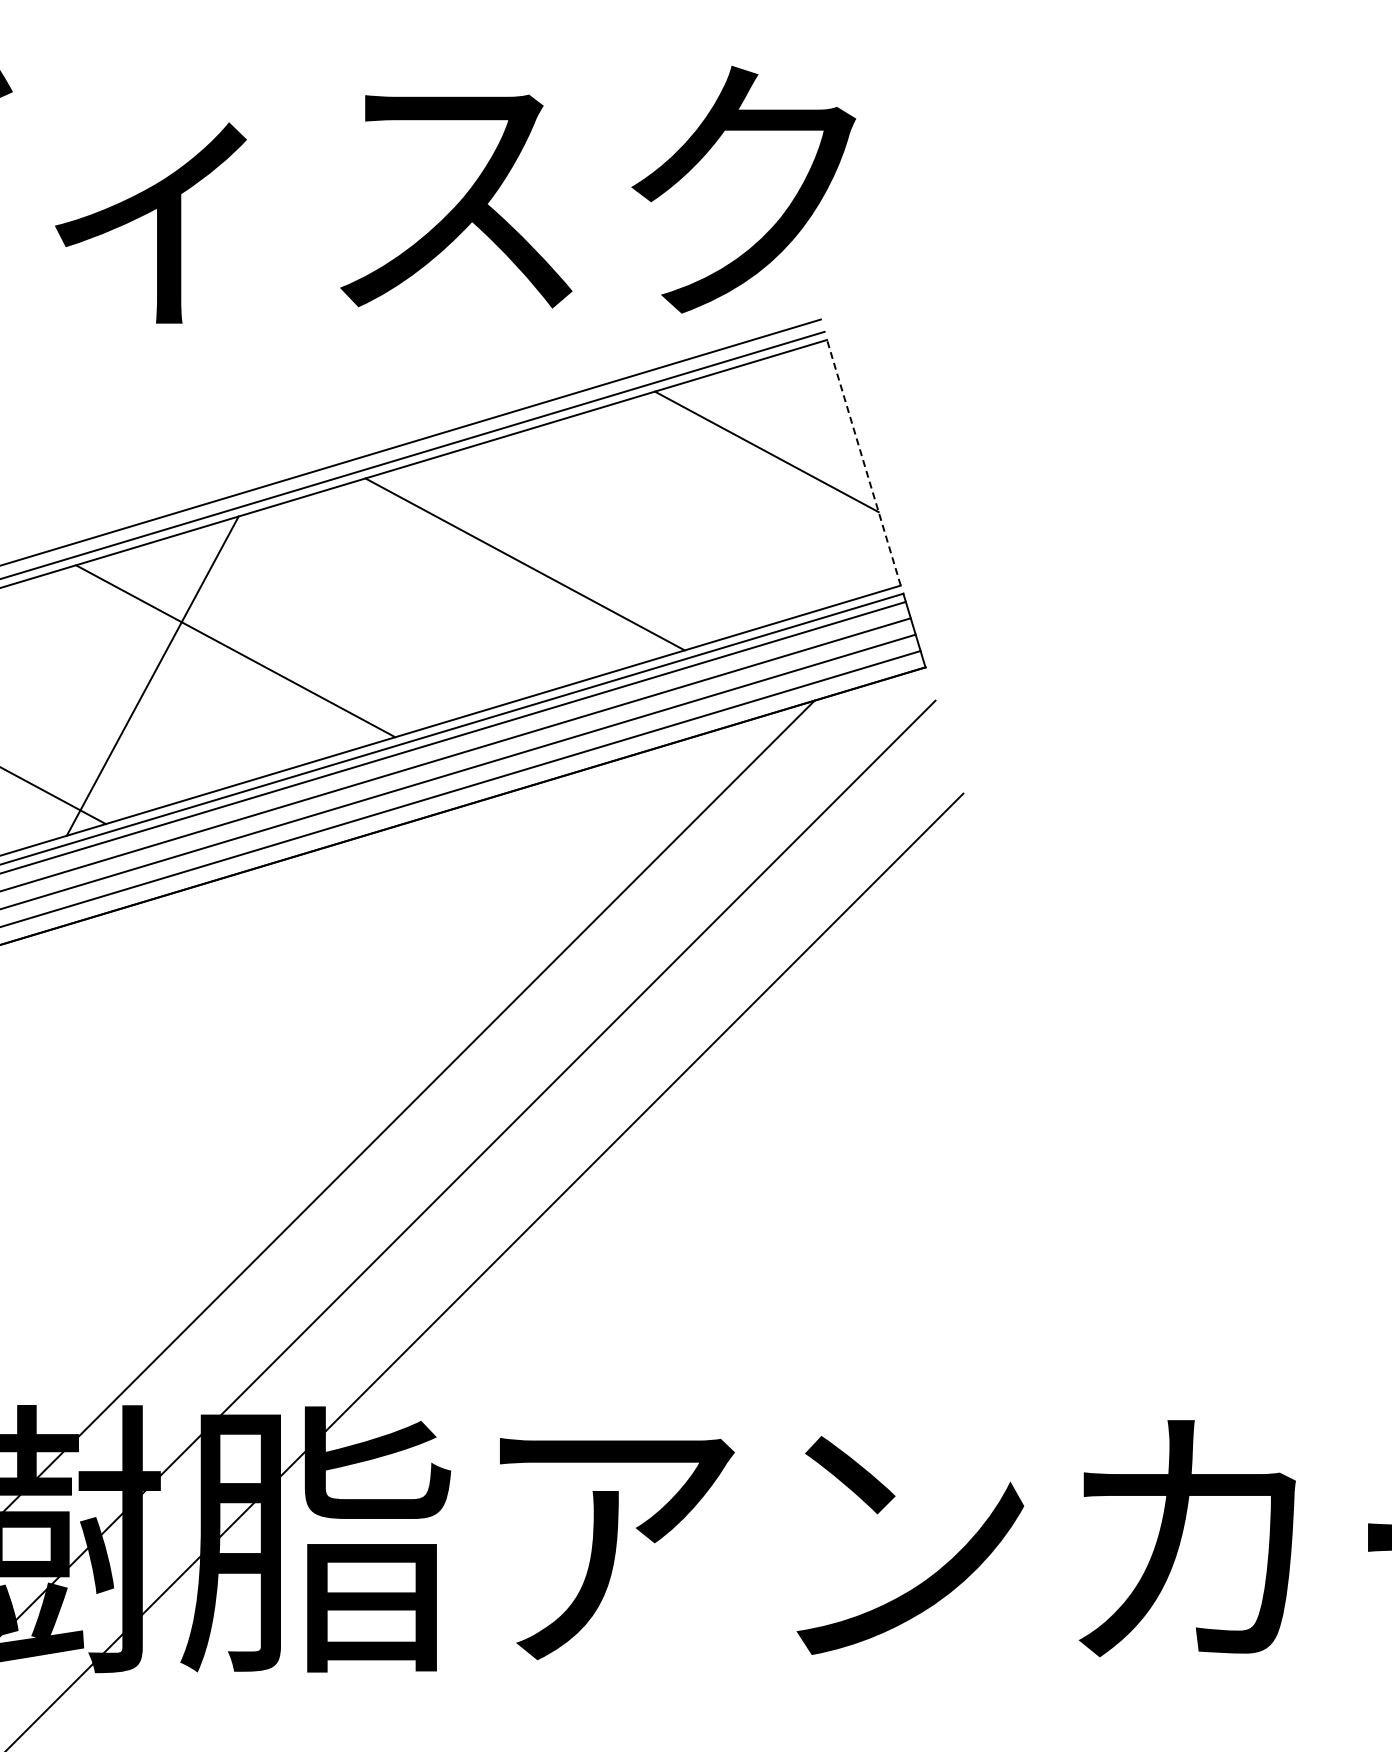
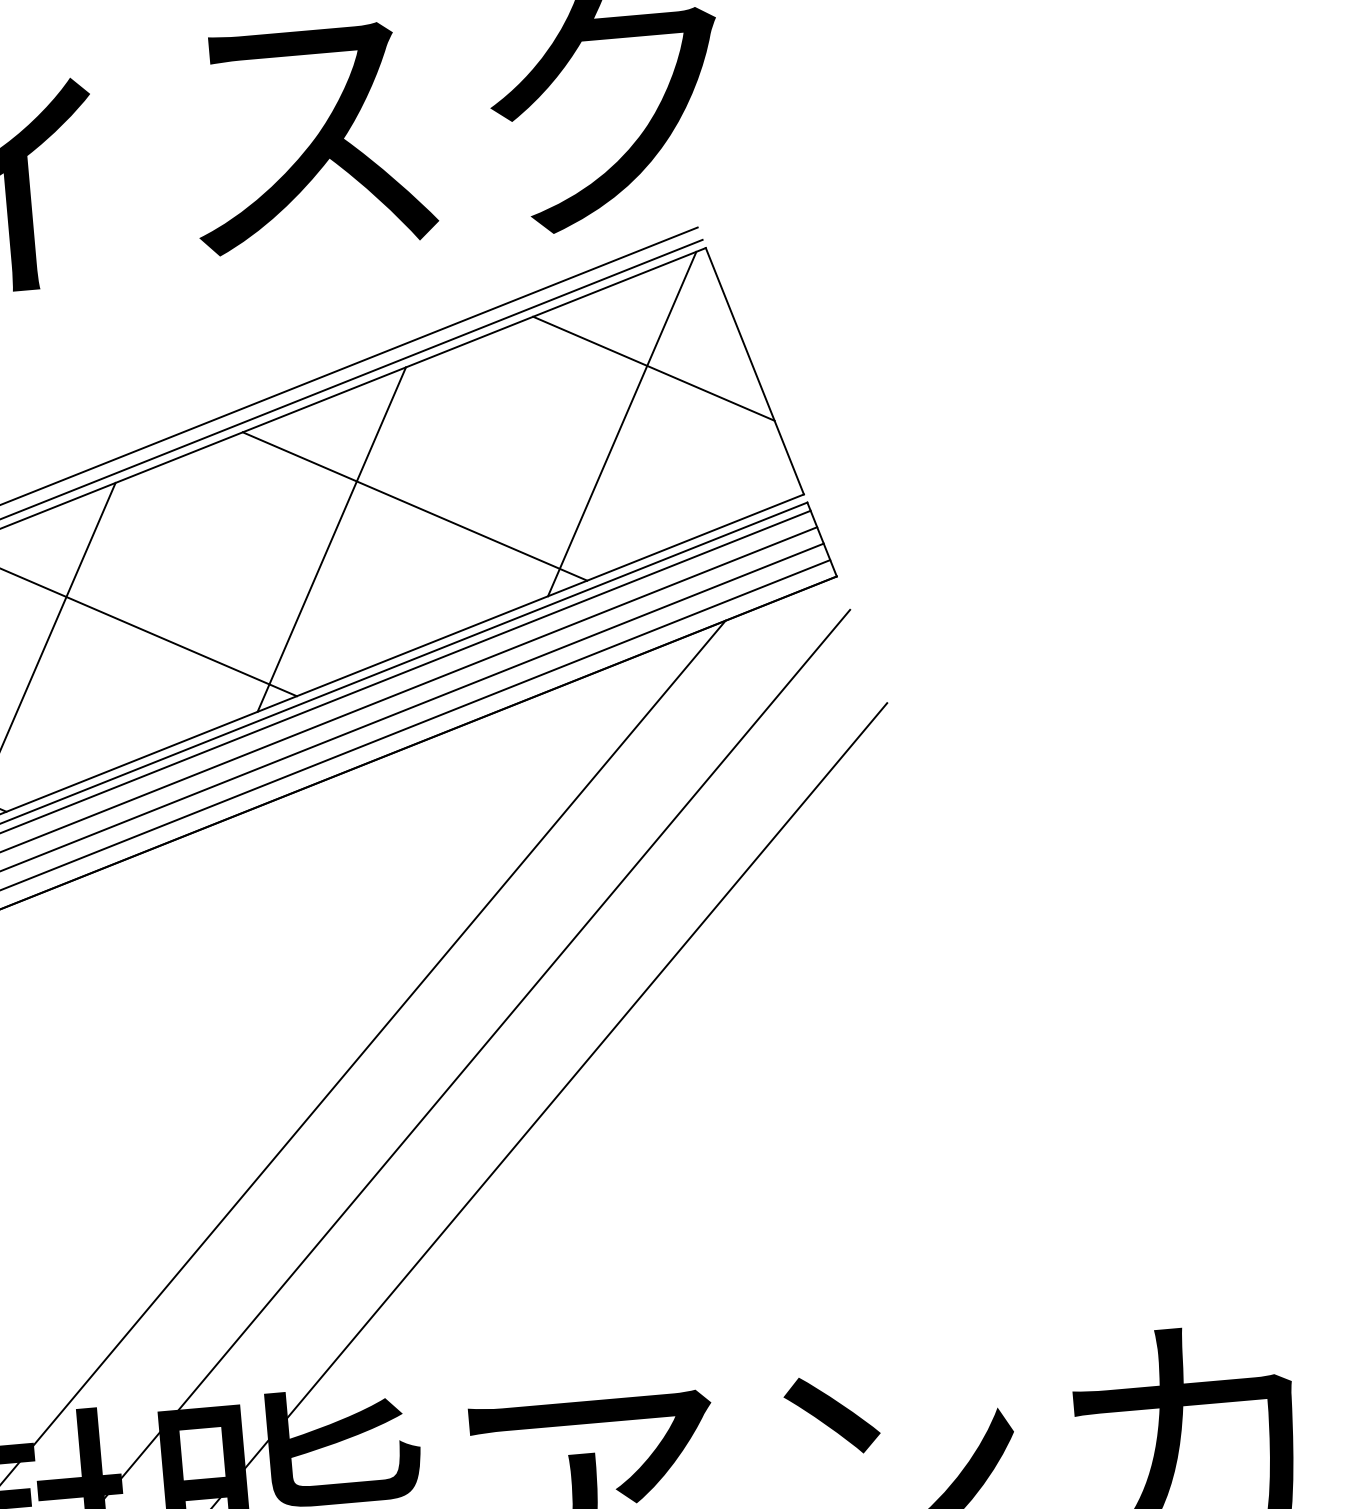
line: (863, 462) -> (754, 370), dashed -> solid
line: (731, 502) -> (622, 424), added
line: (442, 588) -> (332, 538), added

